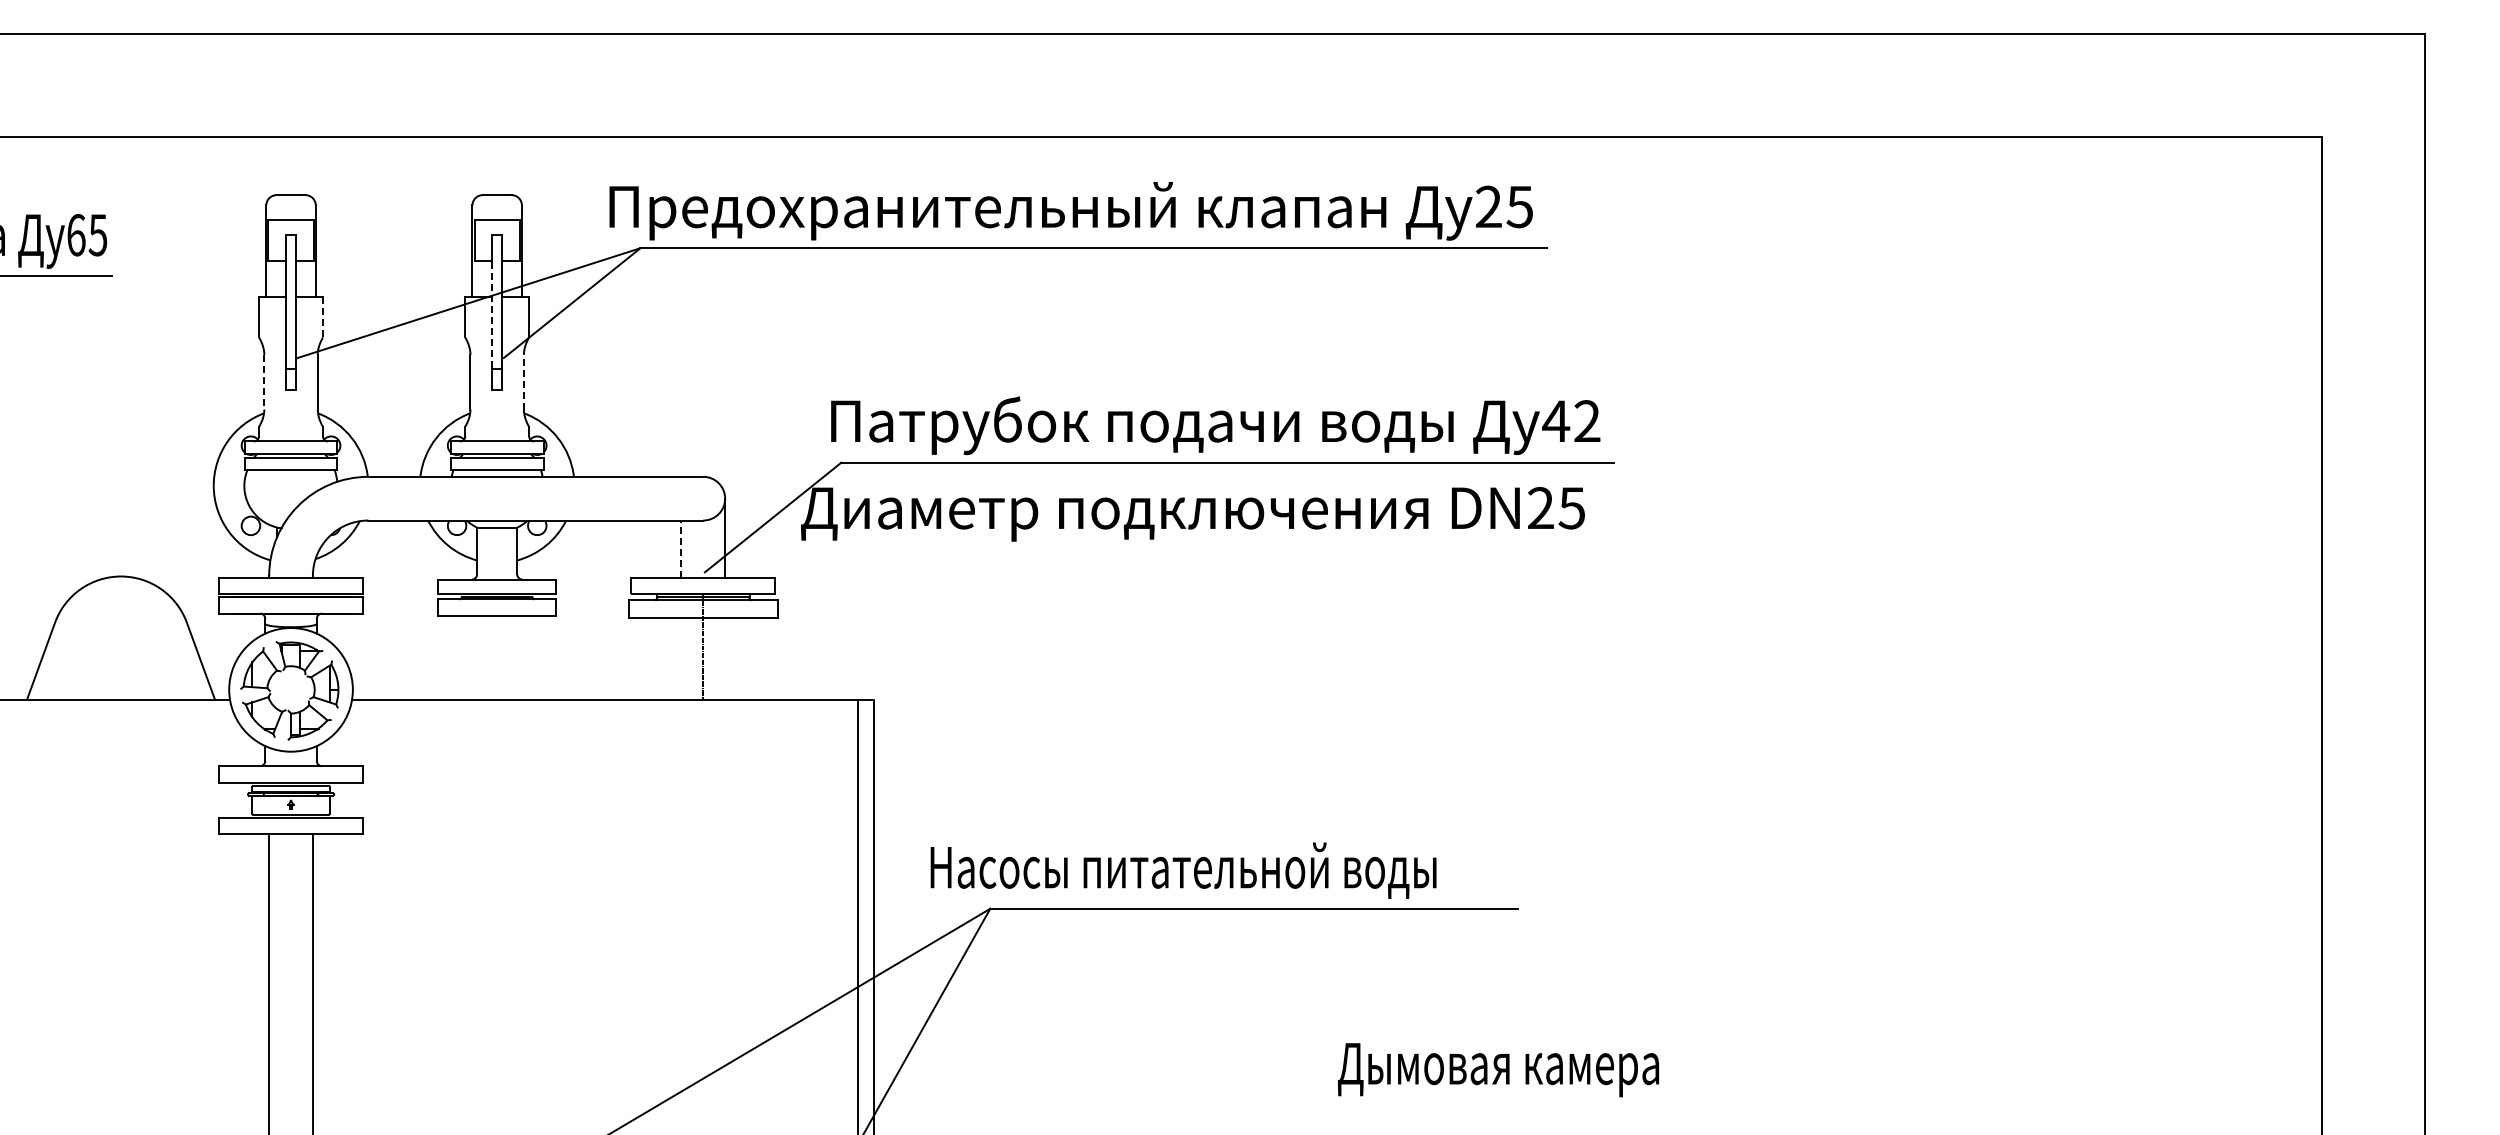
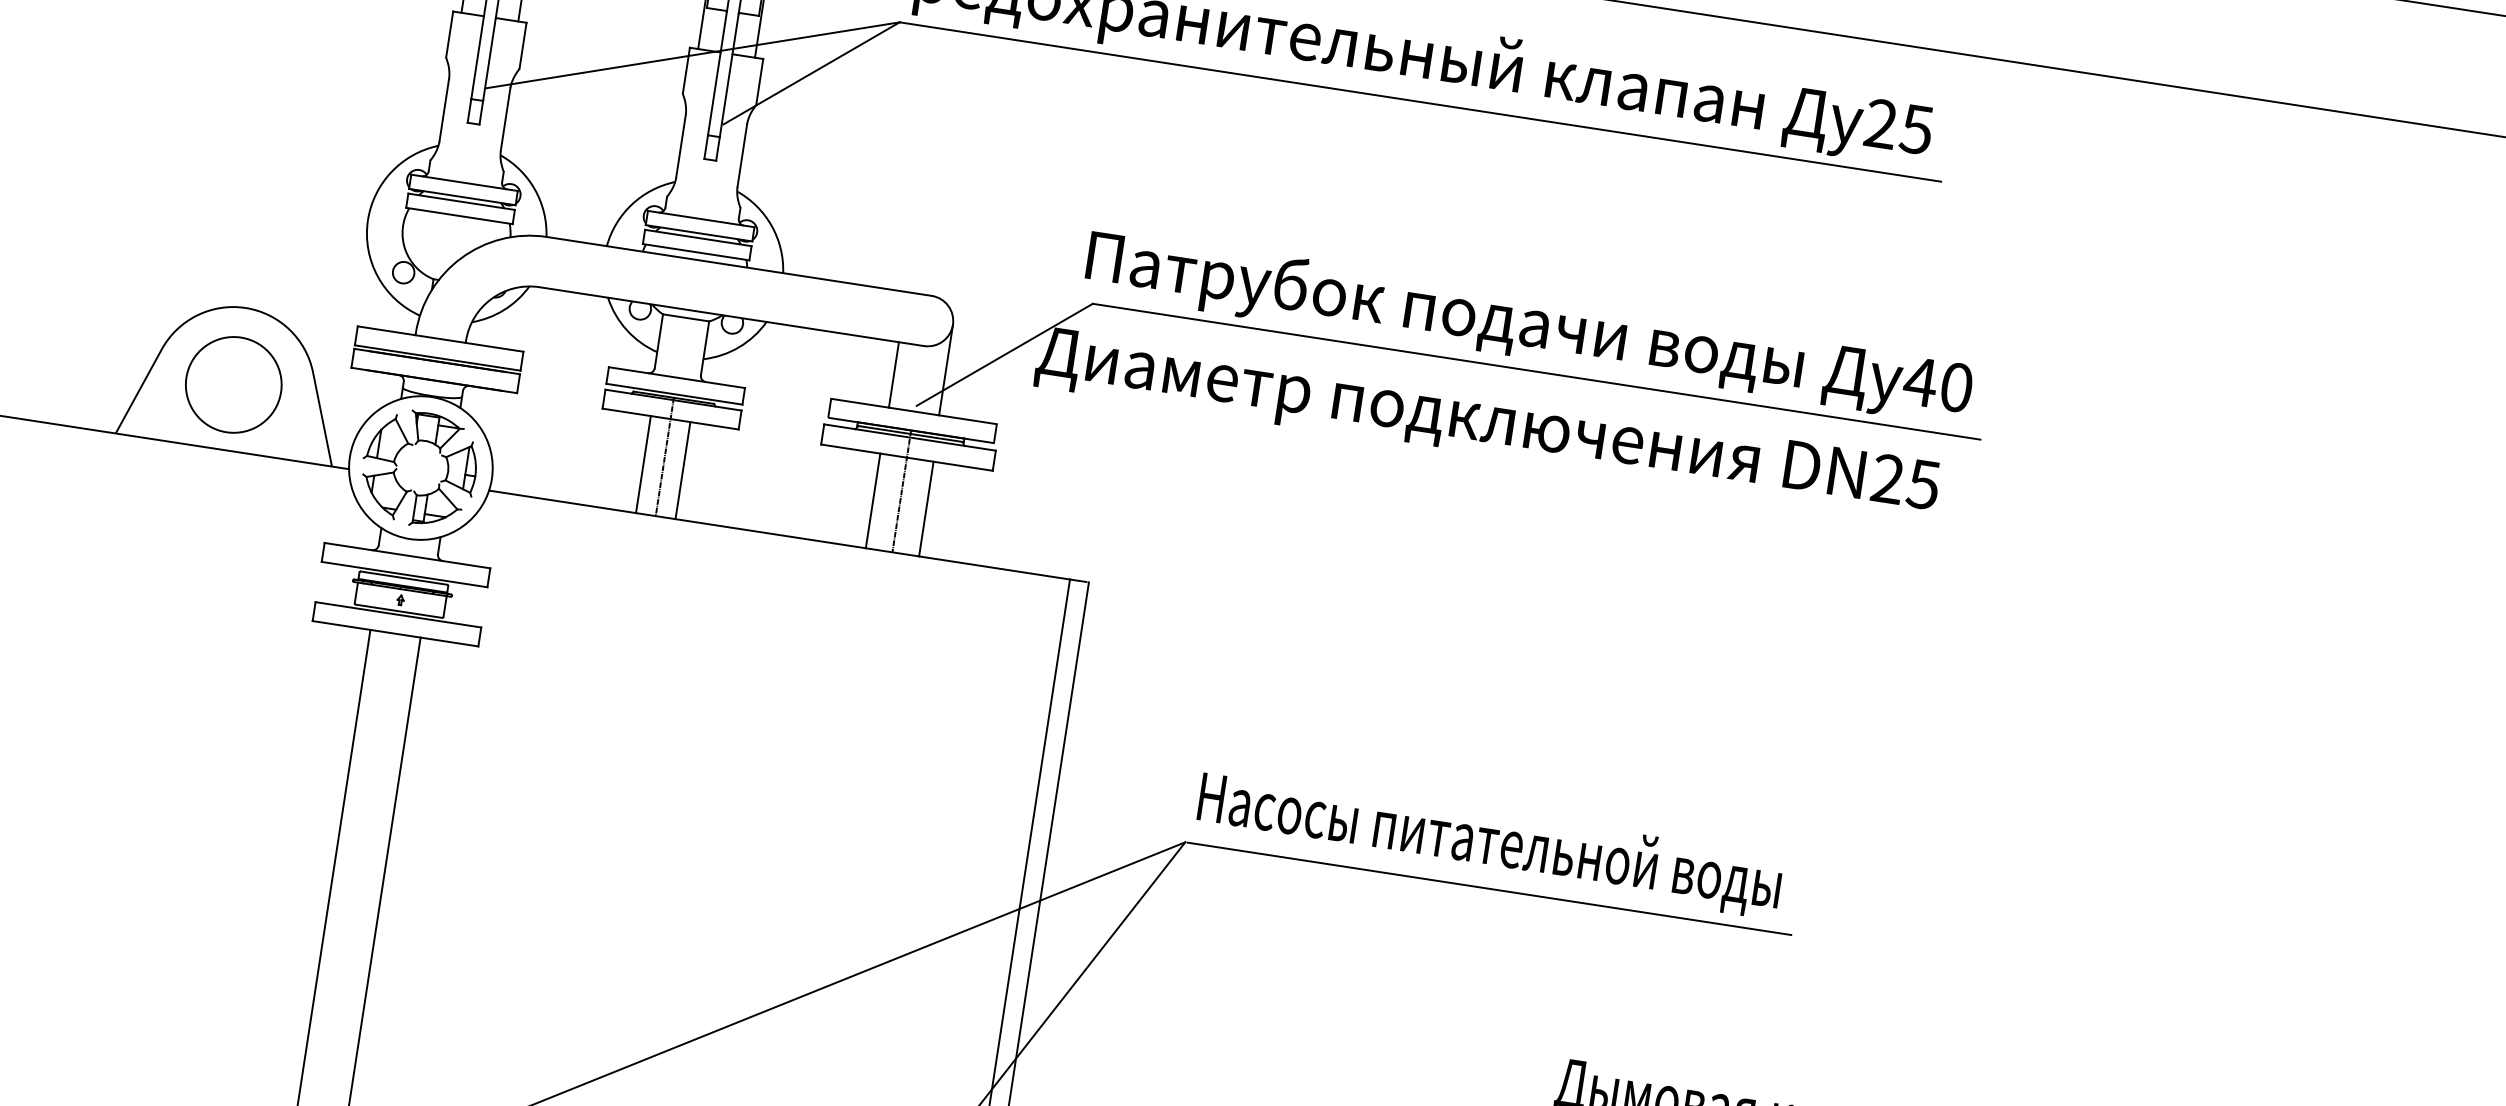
line: (492, 315) -> (717, 73), dashed -> solid
line: (323, 316) -> (523, 45), dashed -> solid
line: (523, 381) -> (741, 154), dashed -> solid
line: (264, 382) -> (444, 110), dashed -> solid
text: (1587, 421) -> (1956, 387), 42 -> 40
line: (681, 548) -> (894, 374), dashed -> solid
circle: (120, 643) -> (233, 384), added
line: (497, 648) -> (665, 456), added
line: (479, 657) -> (642, 464), added
line: (514, 657) -> (683, 470), added
line: (680, 658) -> (873, 500), added
line: (726, 658) -> (926, 508), added
text: (1183, 870) -> (1489, 843), moved

